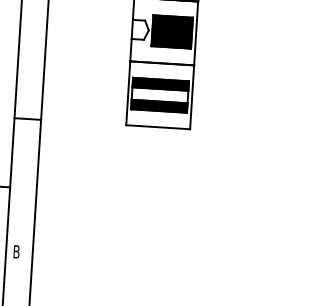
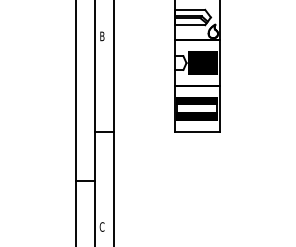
text: (15, 251) -> (101, 226), B -> C

